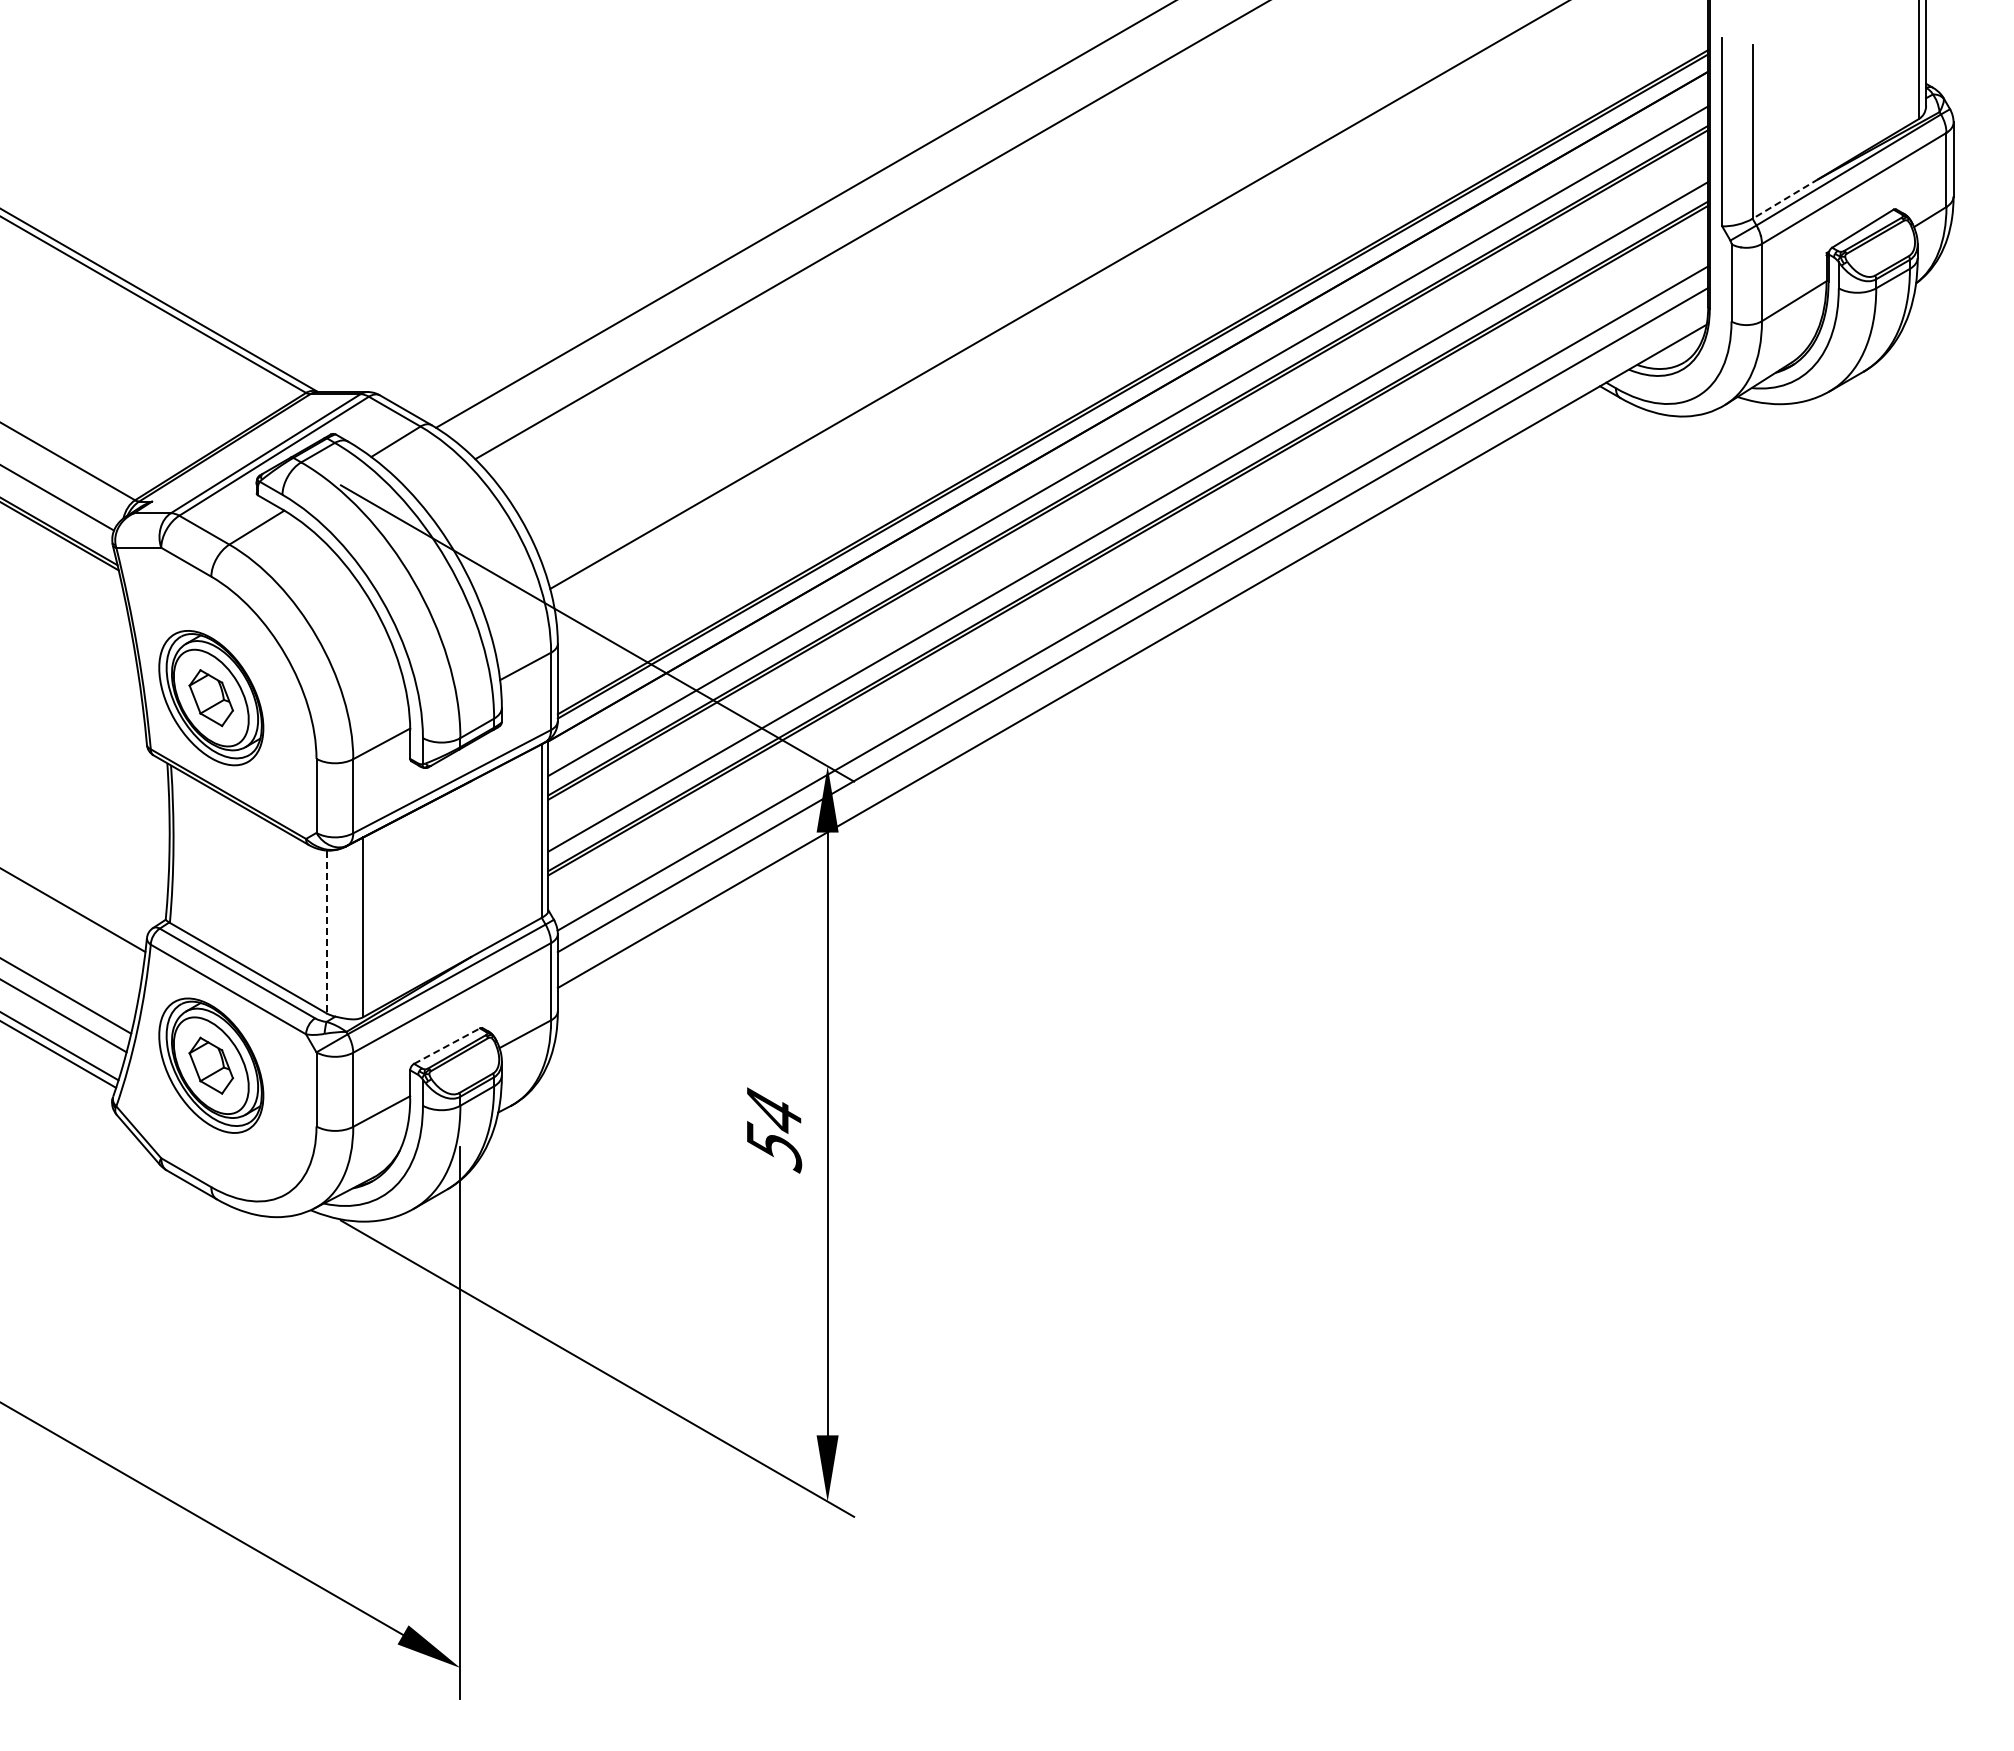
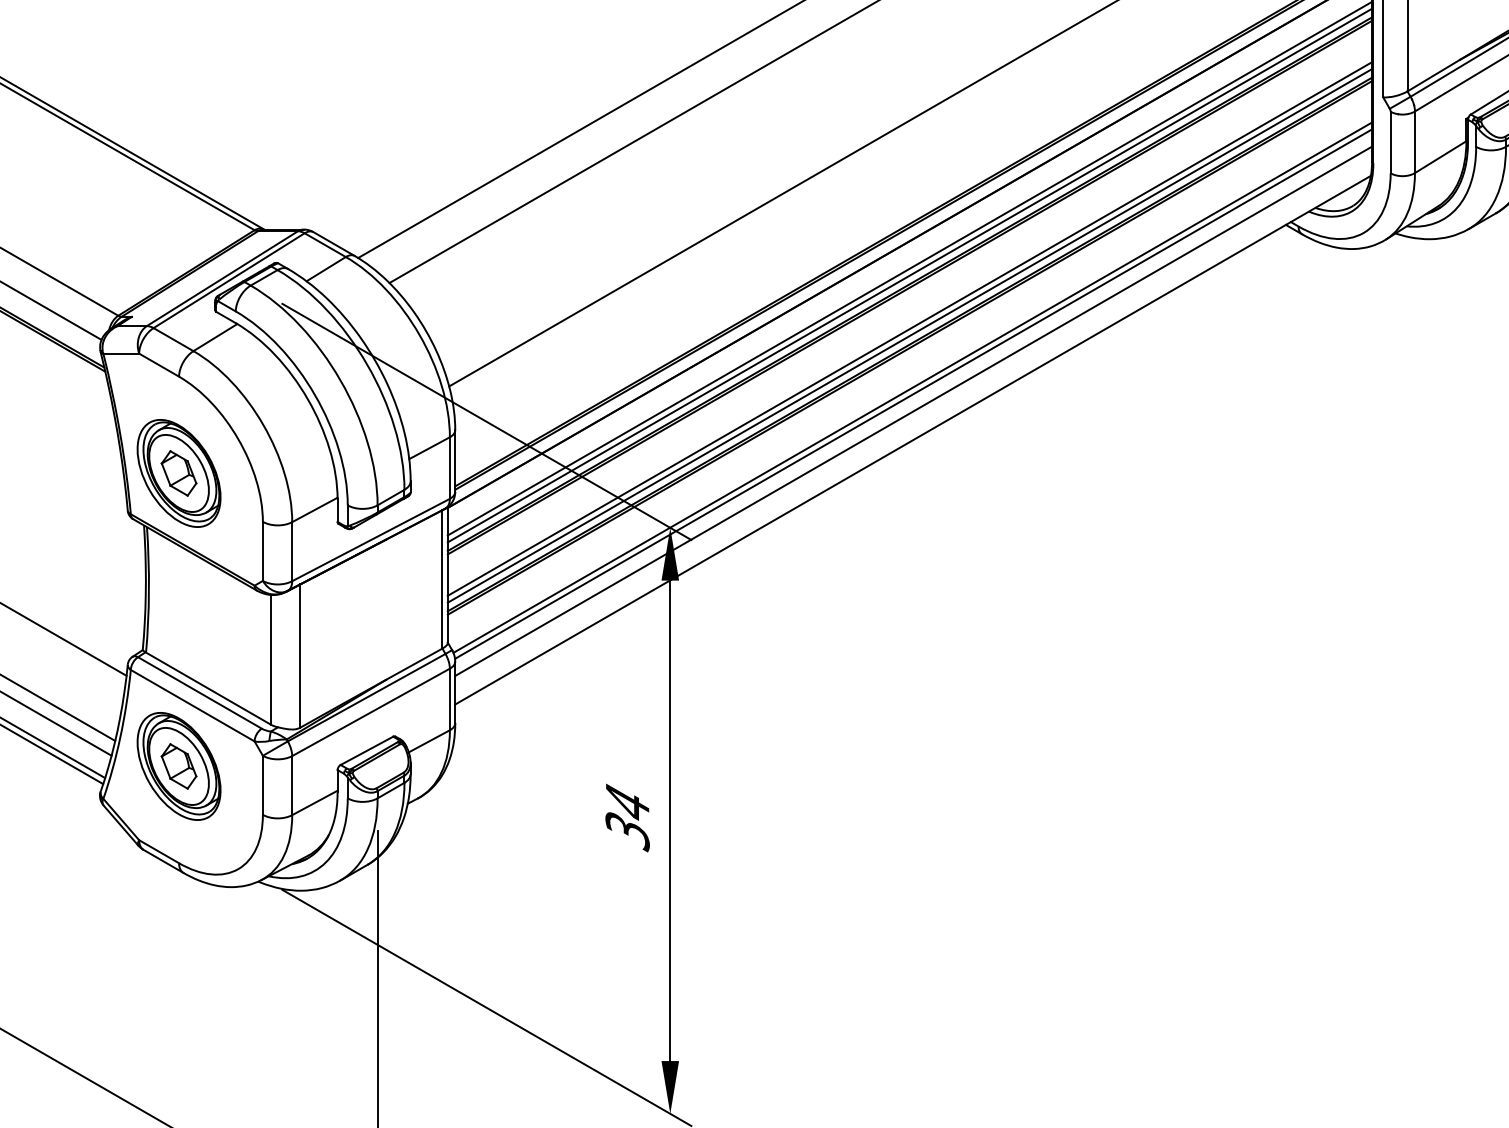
line: (1785, 199) -> (1433, 76), dashed -> solid
line: (1128, 449) -> (910, 275), added
line: (1128, 525) -> (910, 335), added
line: (1131, 590) -> (912, 387), added
line: (326, 932) -> (270, 660), dashed -> solid
line: (447, 1045) -> (367, 750), dashed -> solid
text: (773, 1147) -> (627, 831), 54 -> 34

